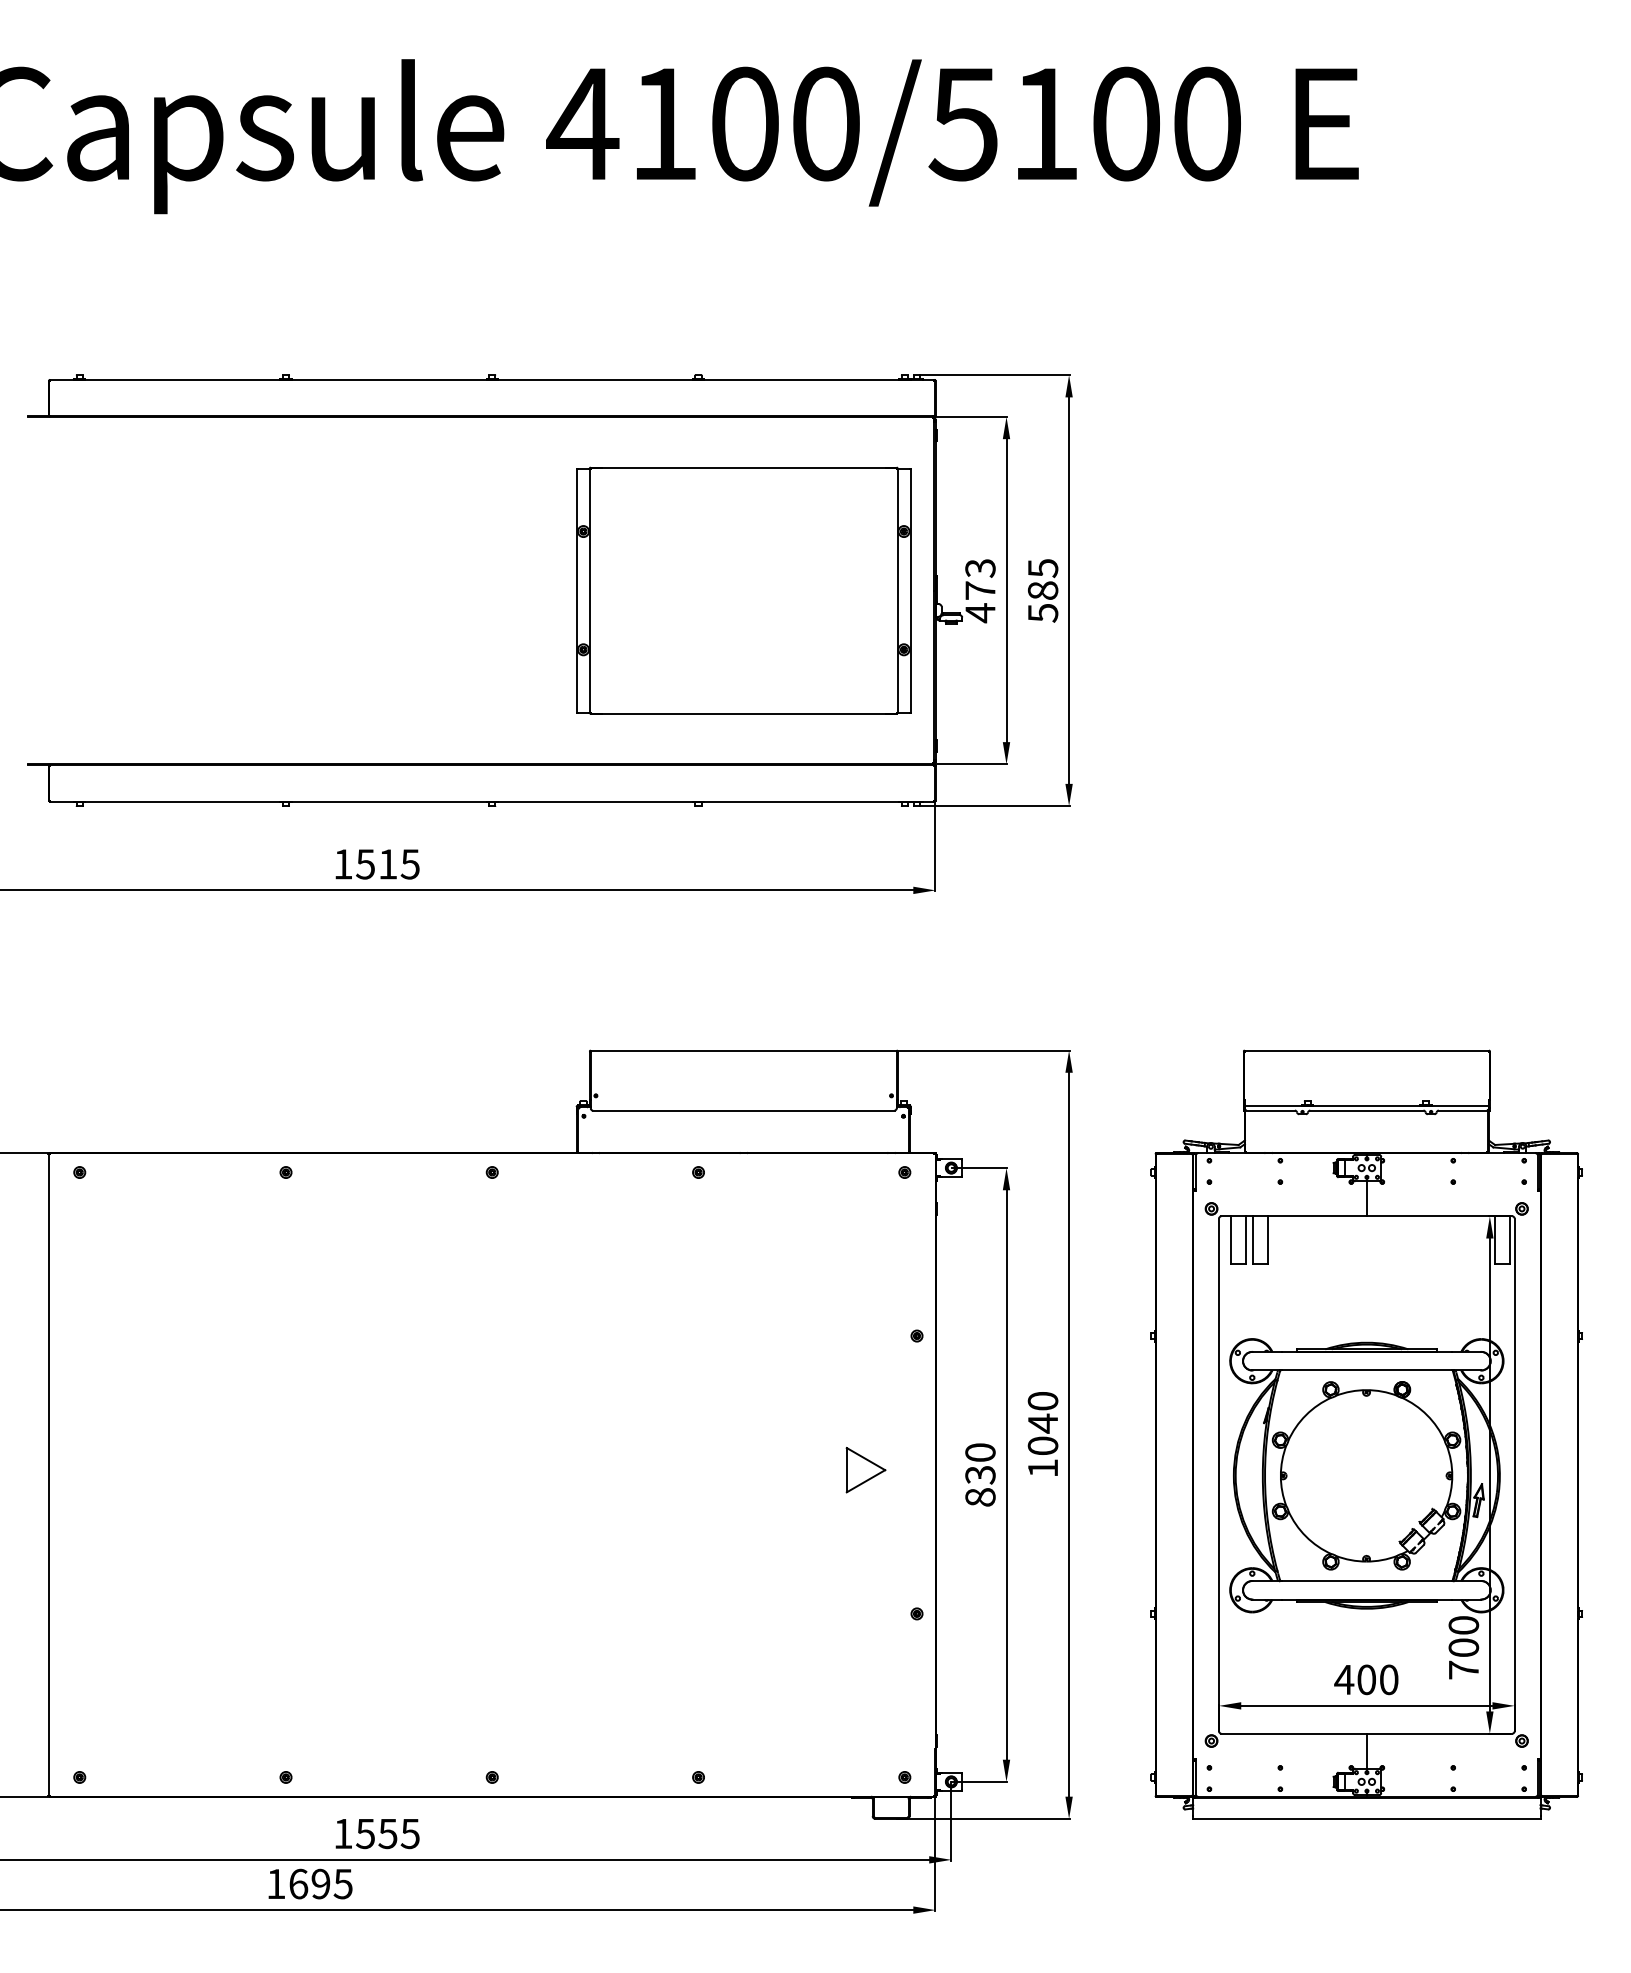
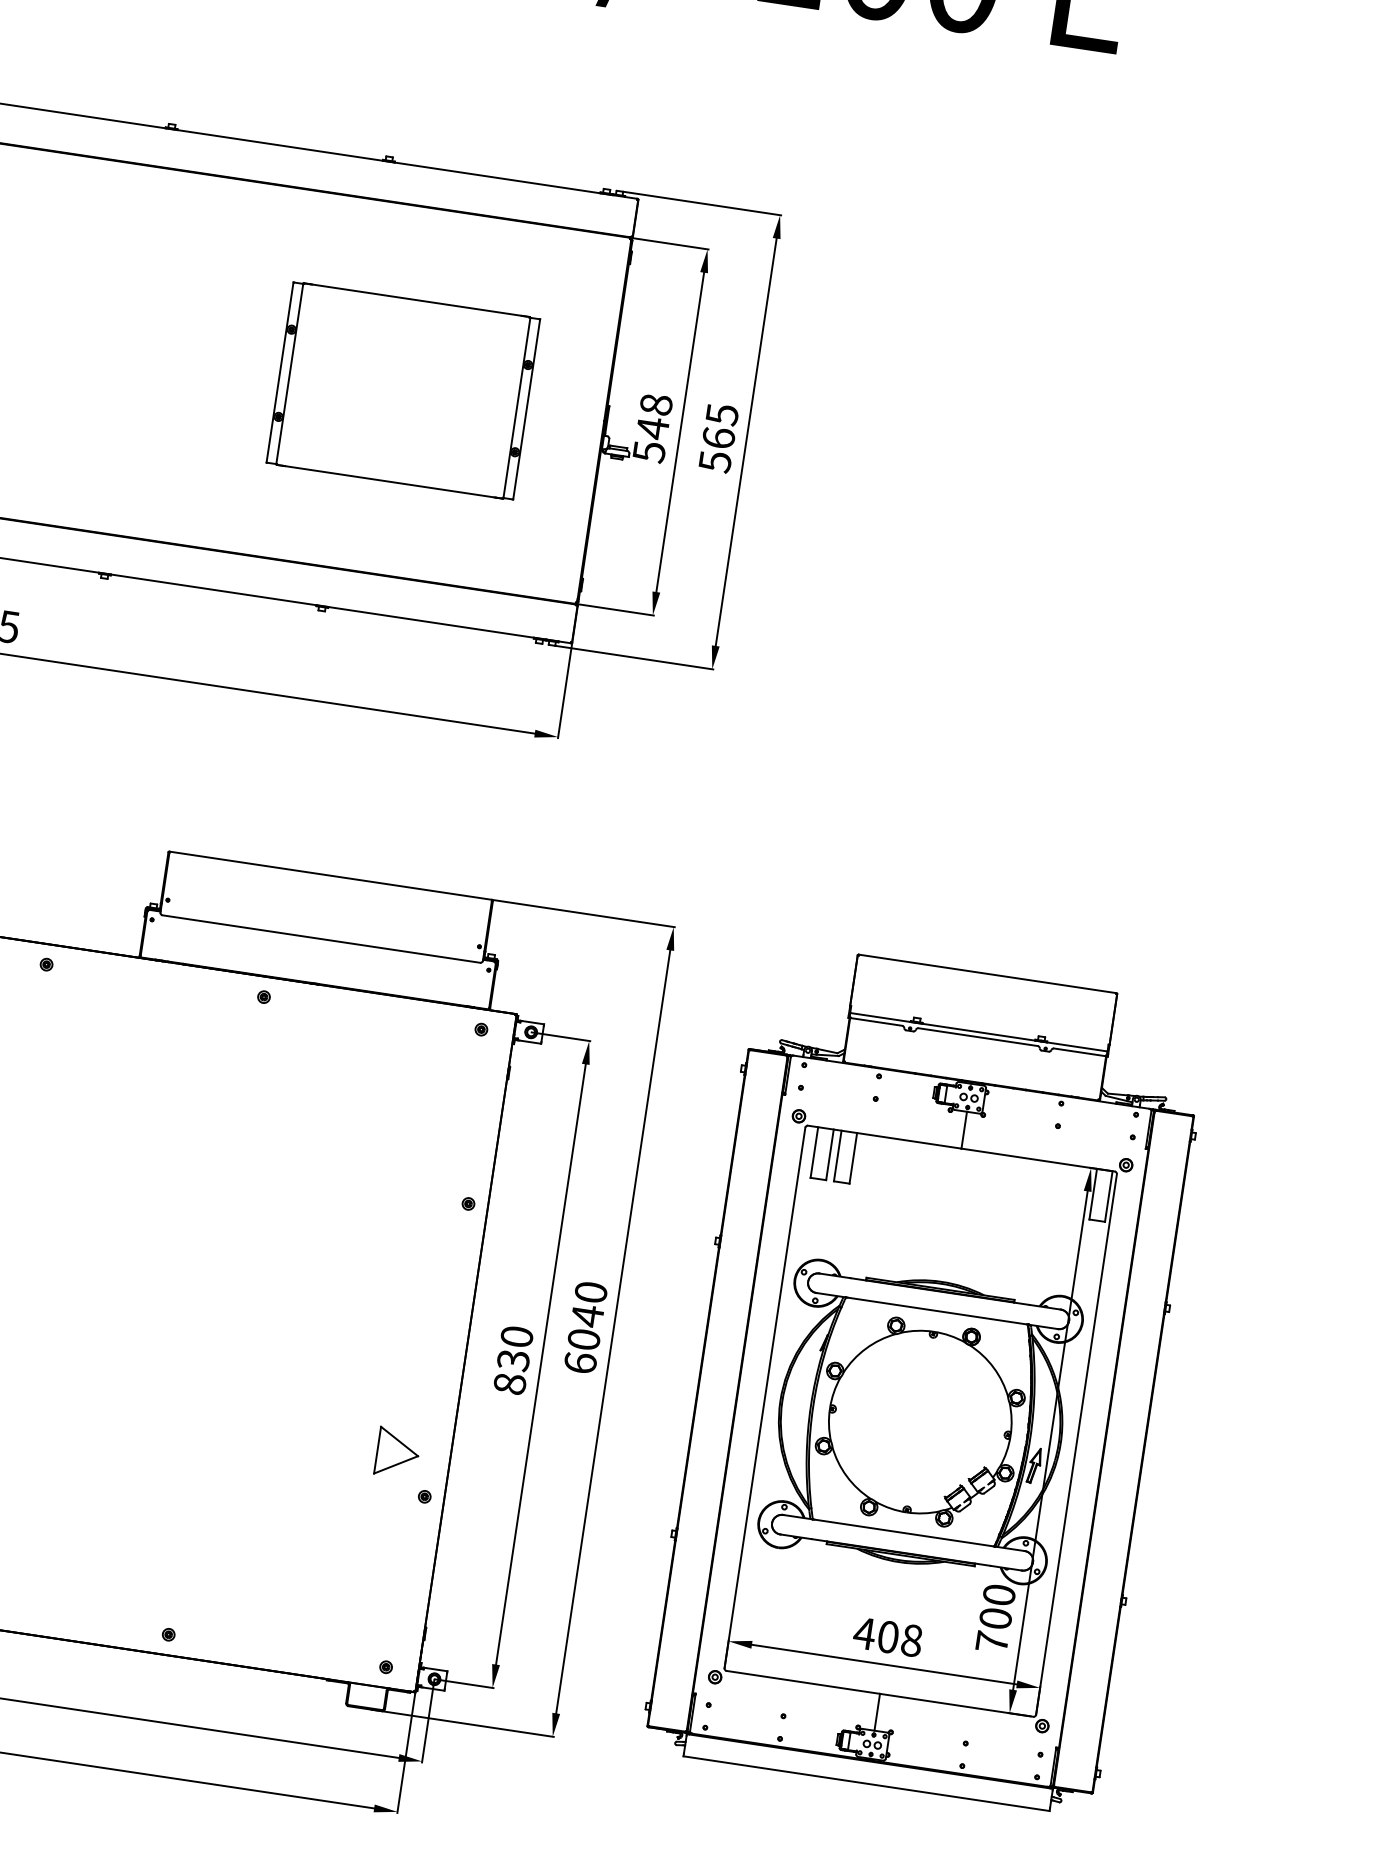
part: (743, 590) -> (403, 390), size x0.7
text: (1042, 590) -> (718, 437), 585 -> 565
text: (980, 591) -> (652, 429), 473 -> 548
text: (1042, 1467) -> (580, 1362), 1040 -> 6040
part: (865, 1470) -> (397, 1453), moved
text: (1389, 1679) -> (912, 1640), 400 -> 408

